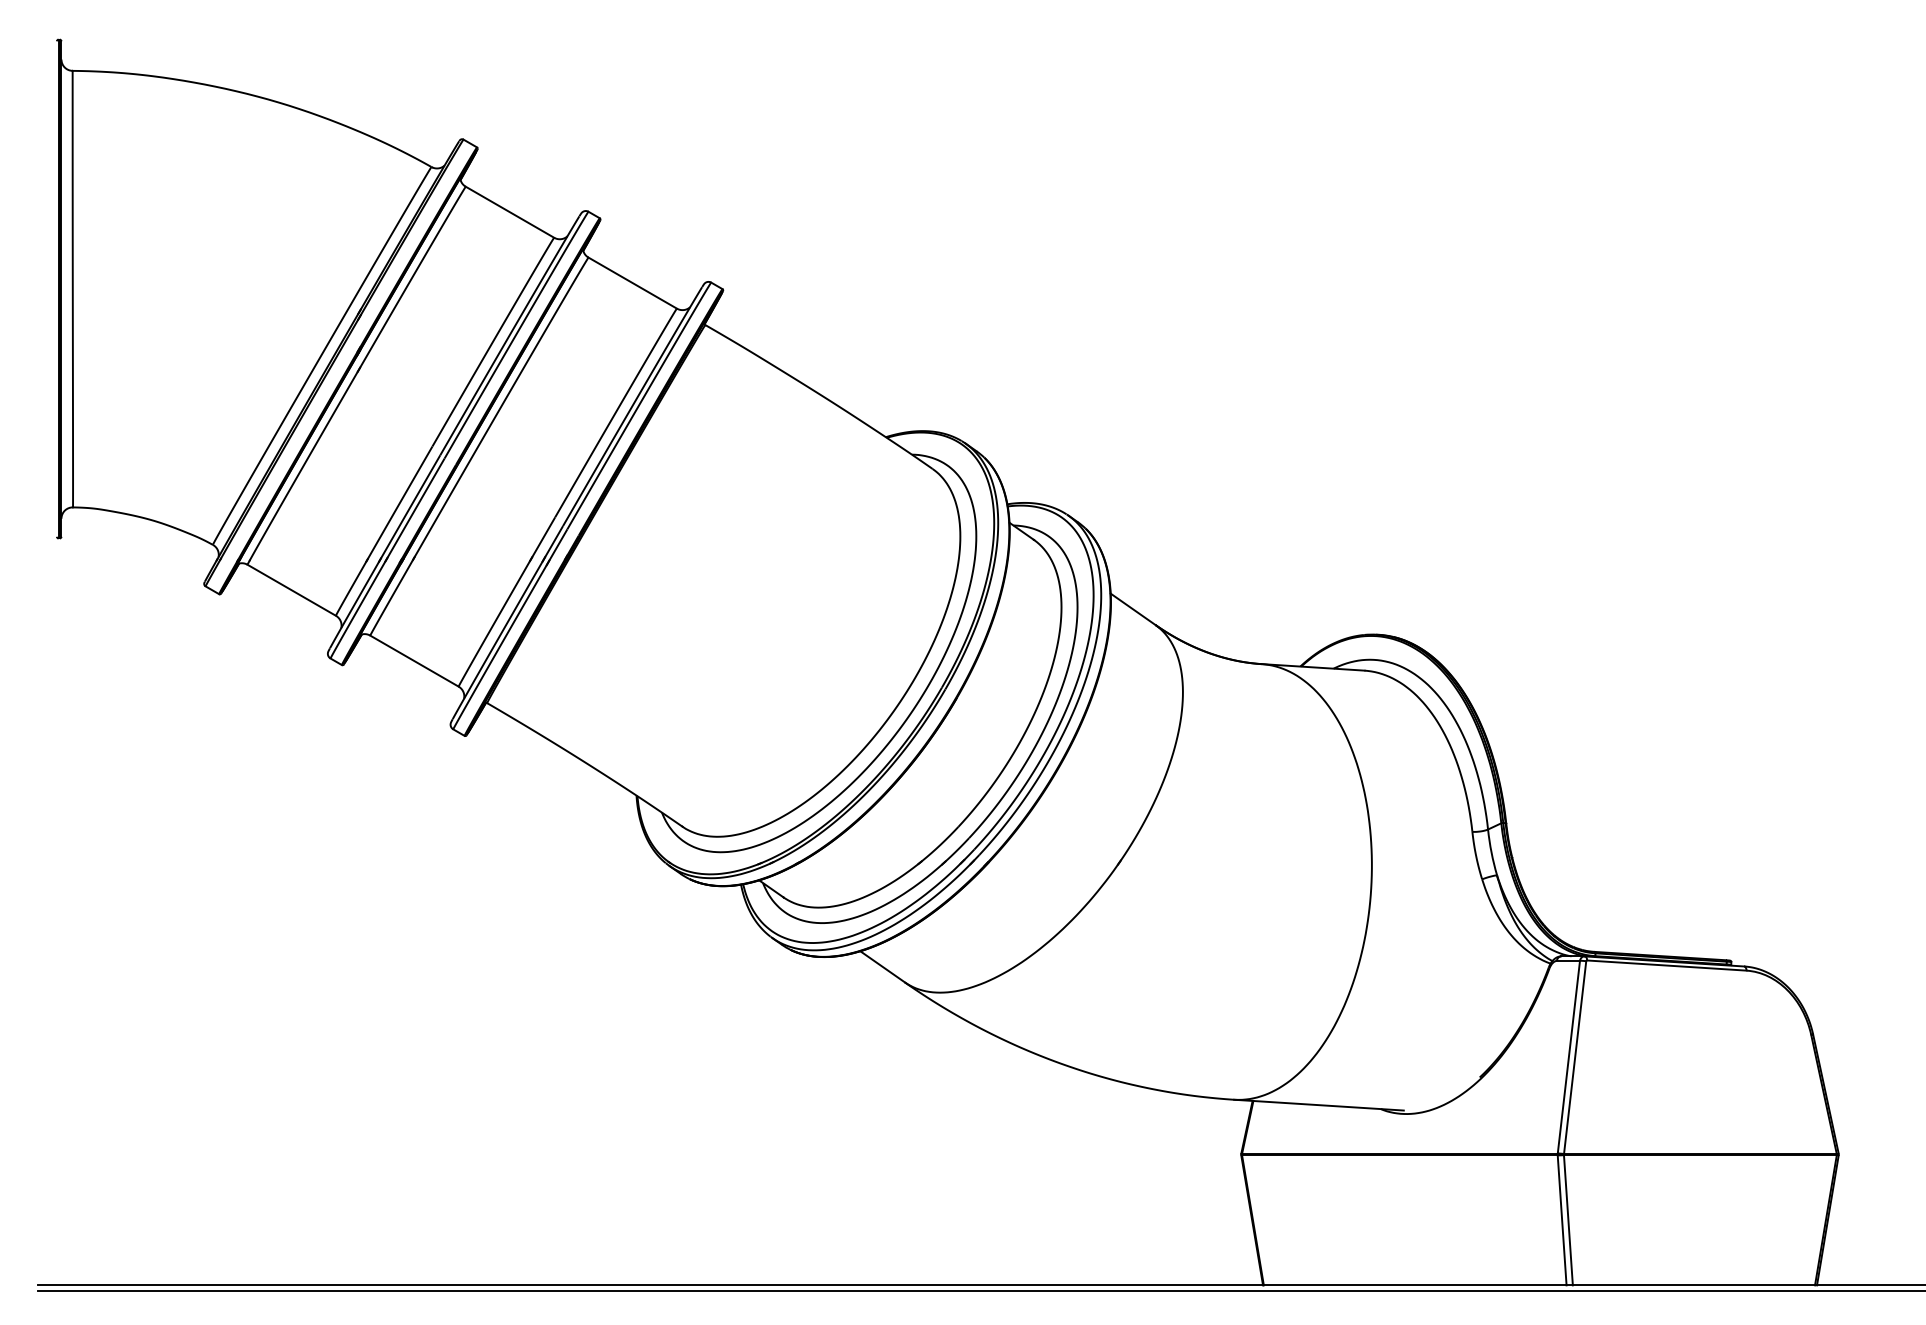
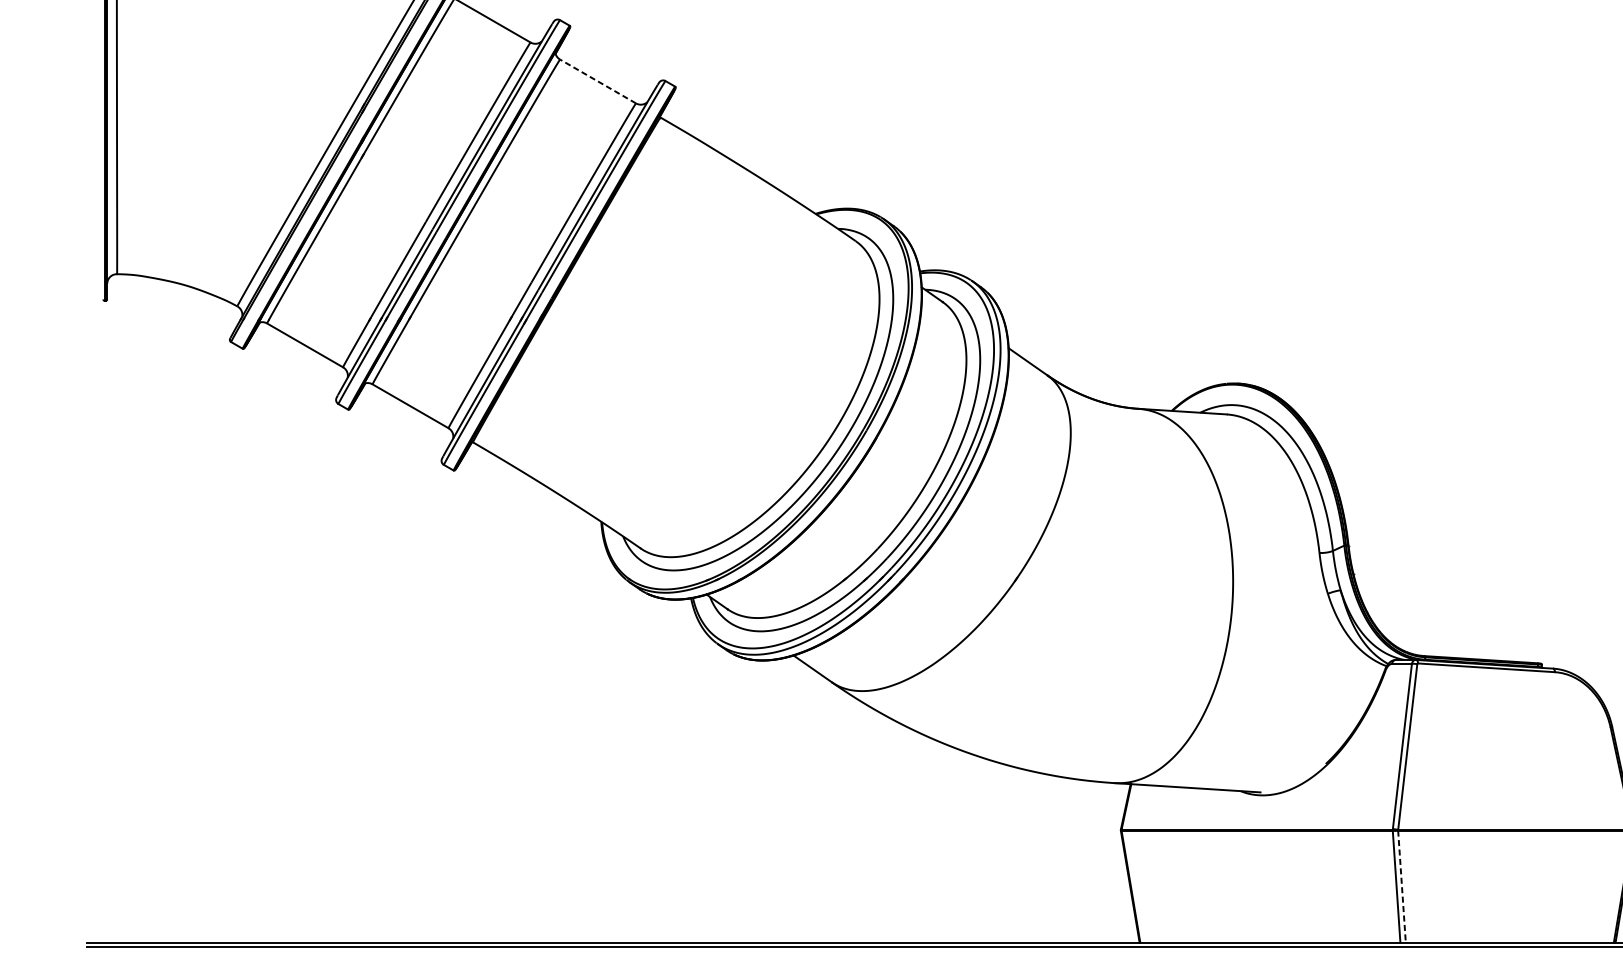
line: (632, 282) -> (597, 80), solid -> dashed
line: (1568, 1220) -> (1402, 886), solid -> dashed

